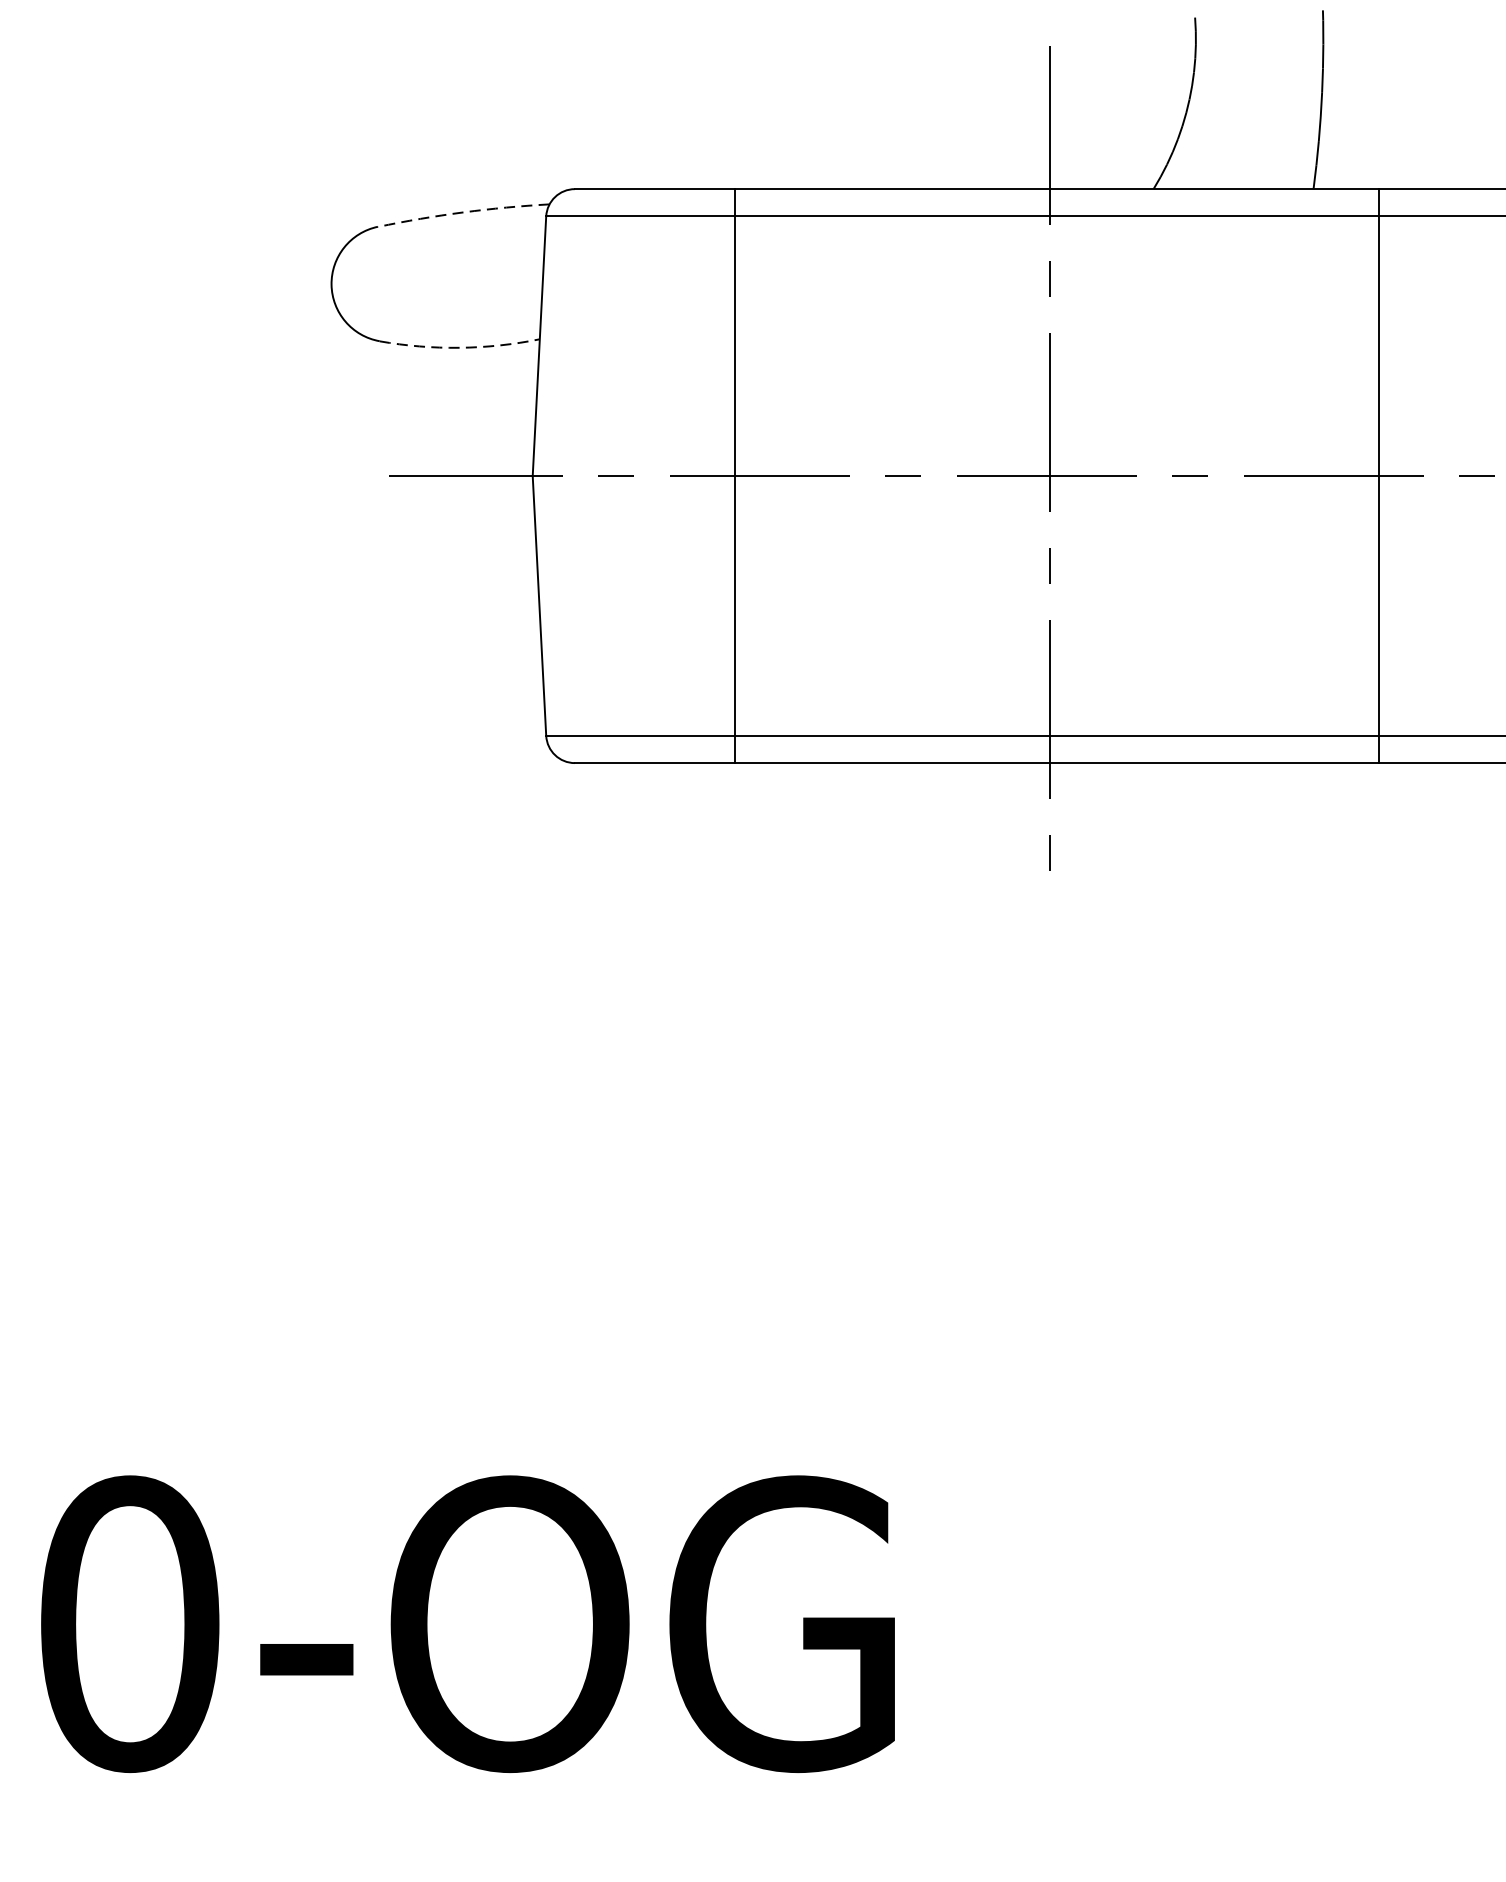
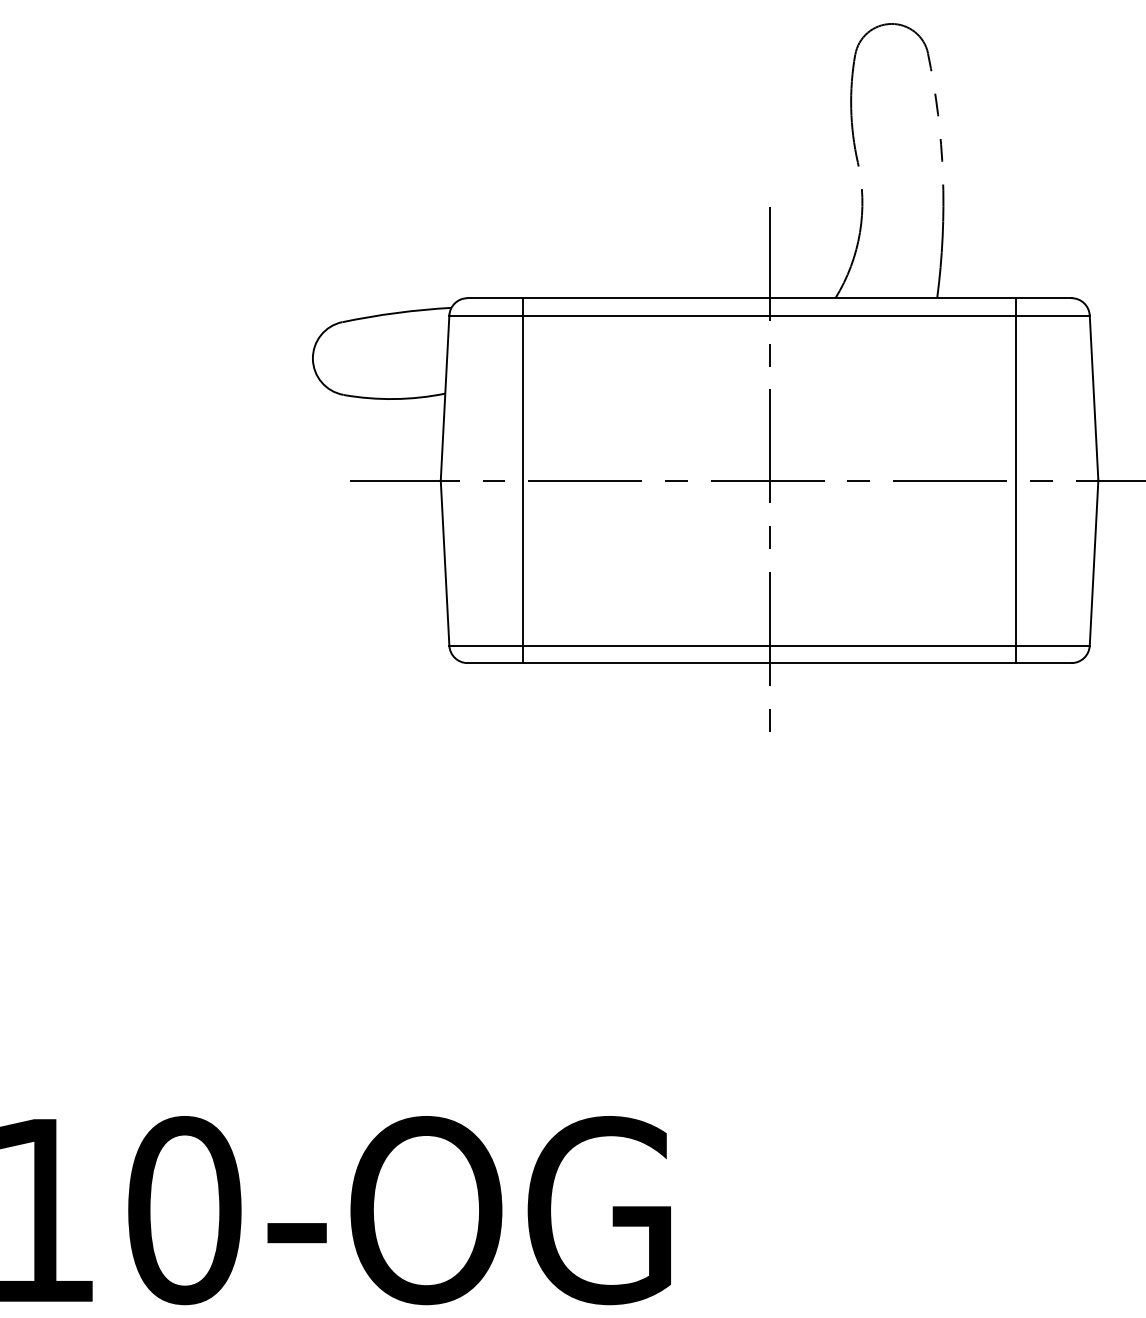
arc: (463, 211) -> (396, 312), dashed -> solid
arc: (459, 348) -> (394, 399), dashed -> solid
line: (735, 475) -> (523, 480), moved
line: (1378, 475) -> (1015, 480), moved

